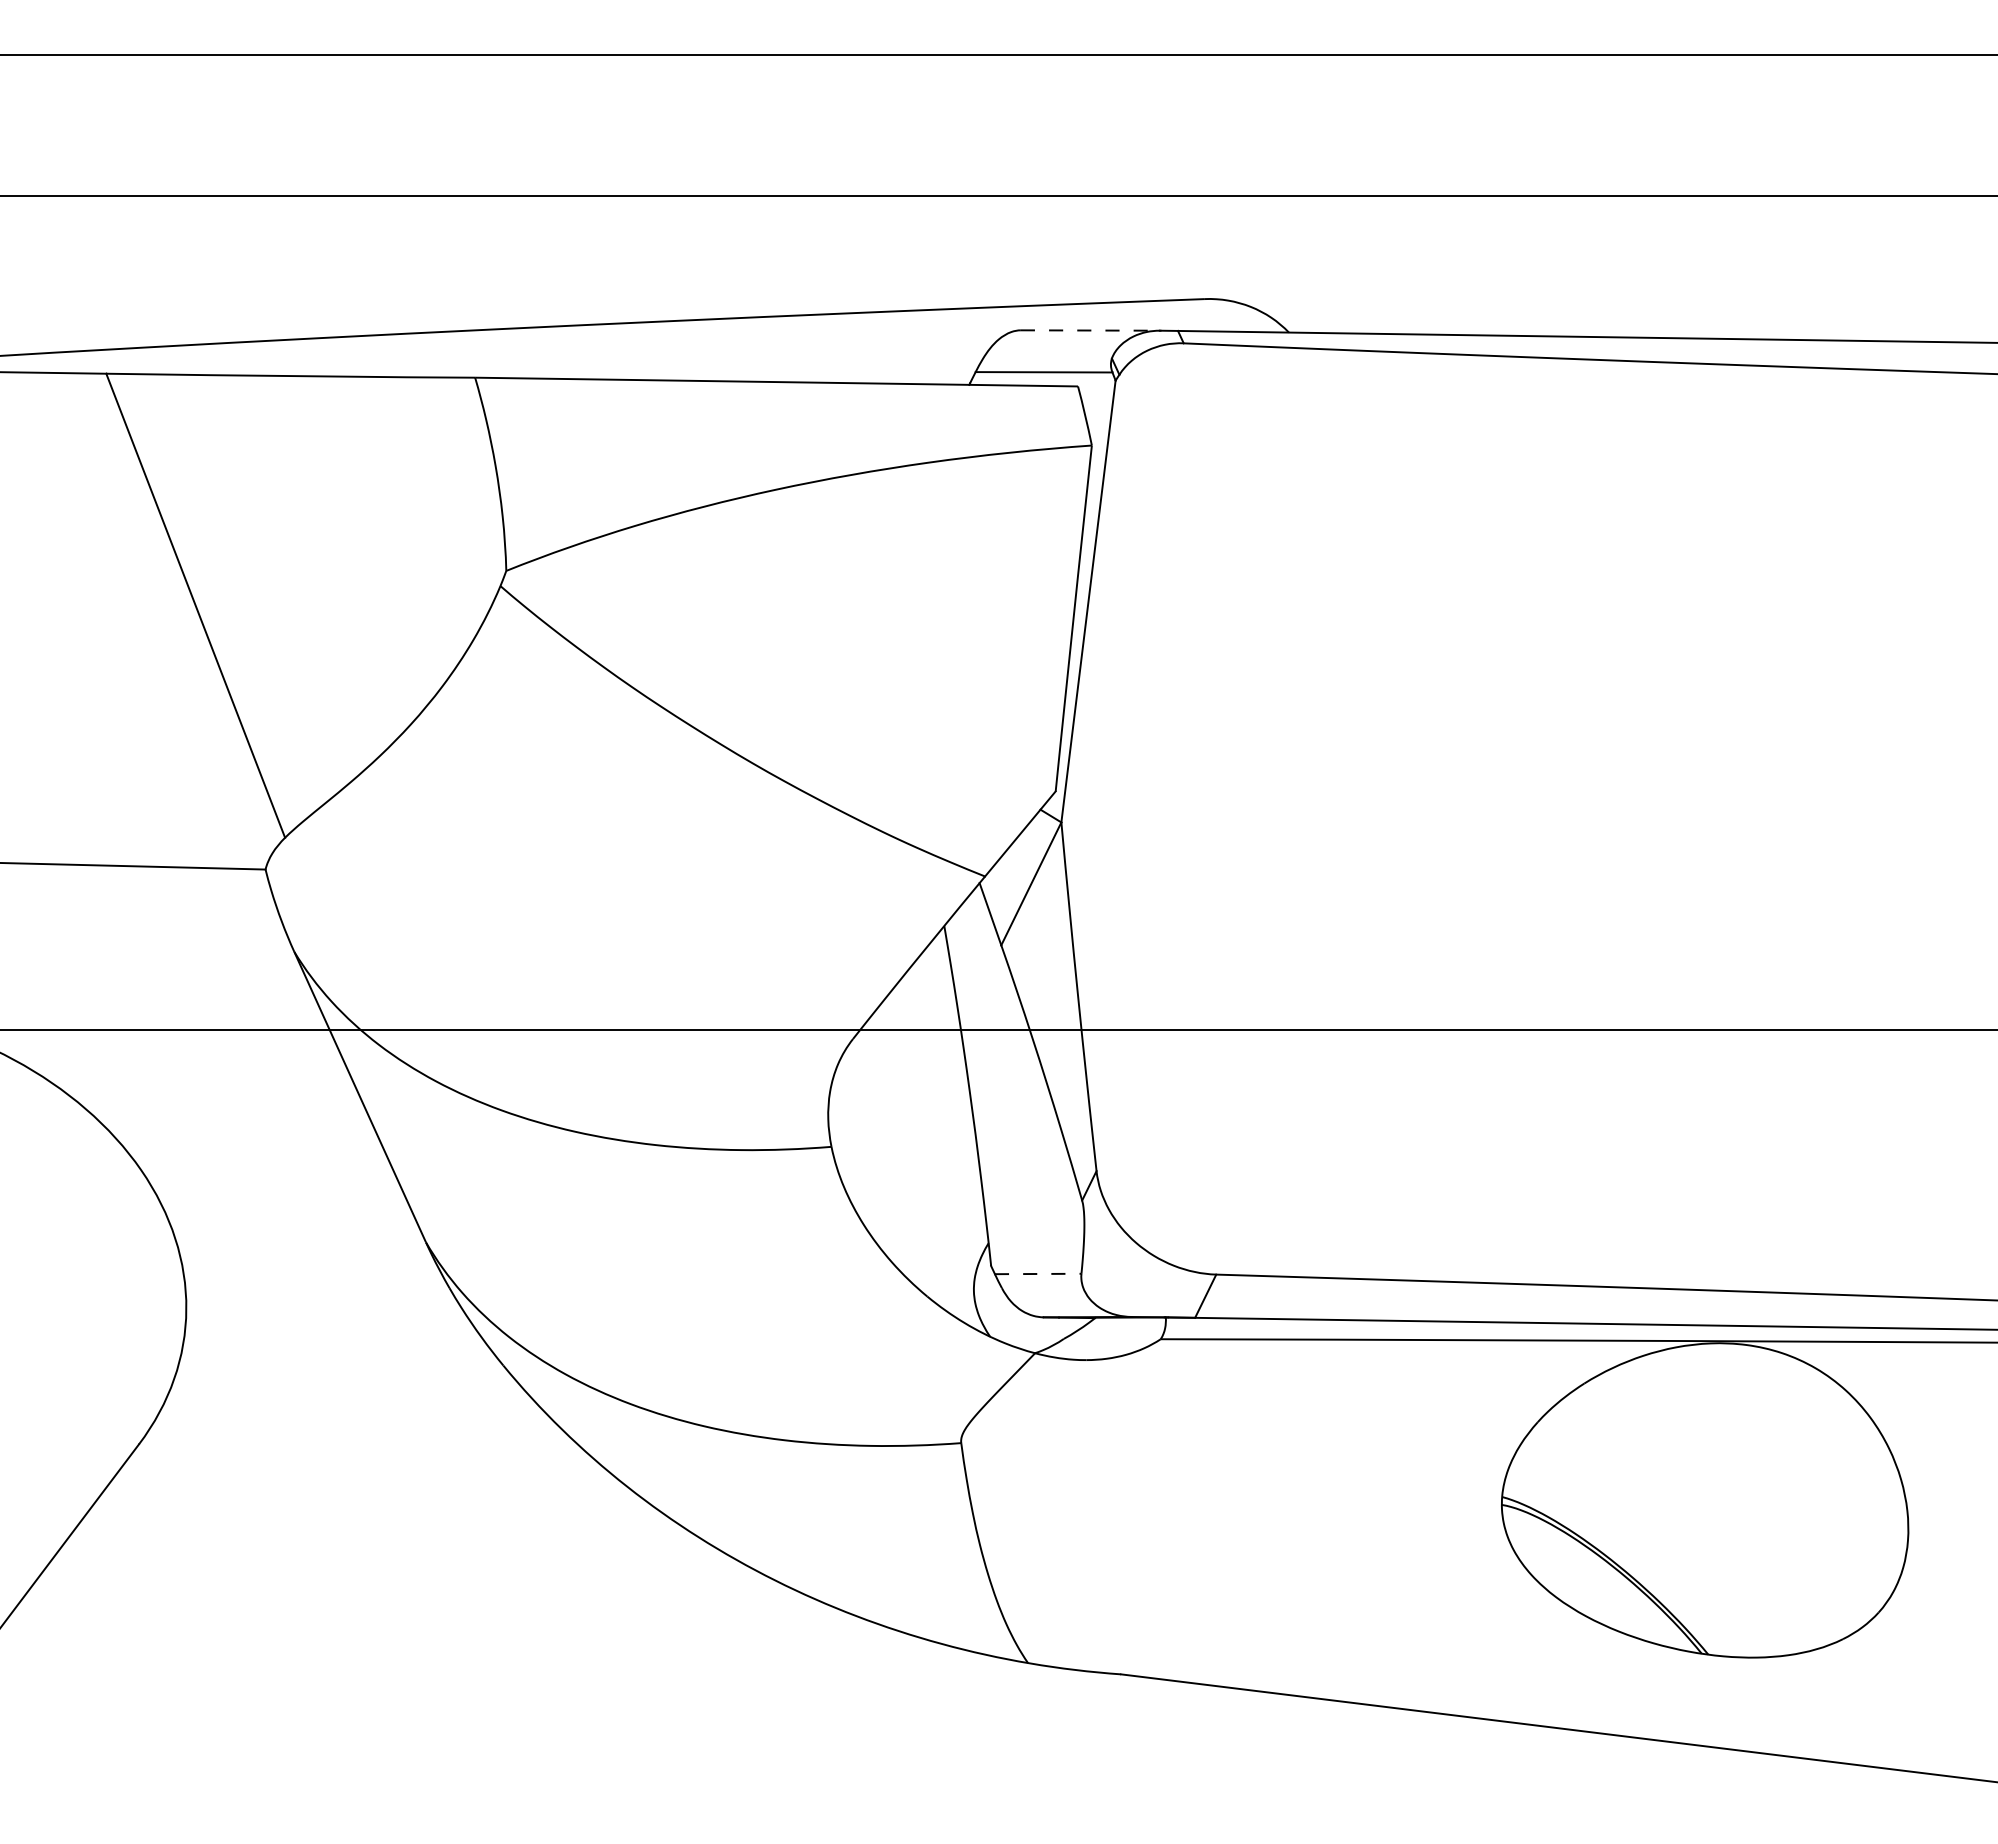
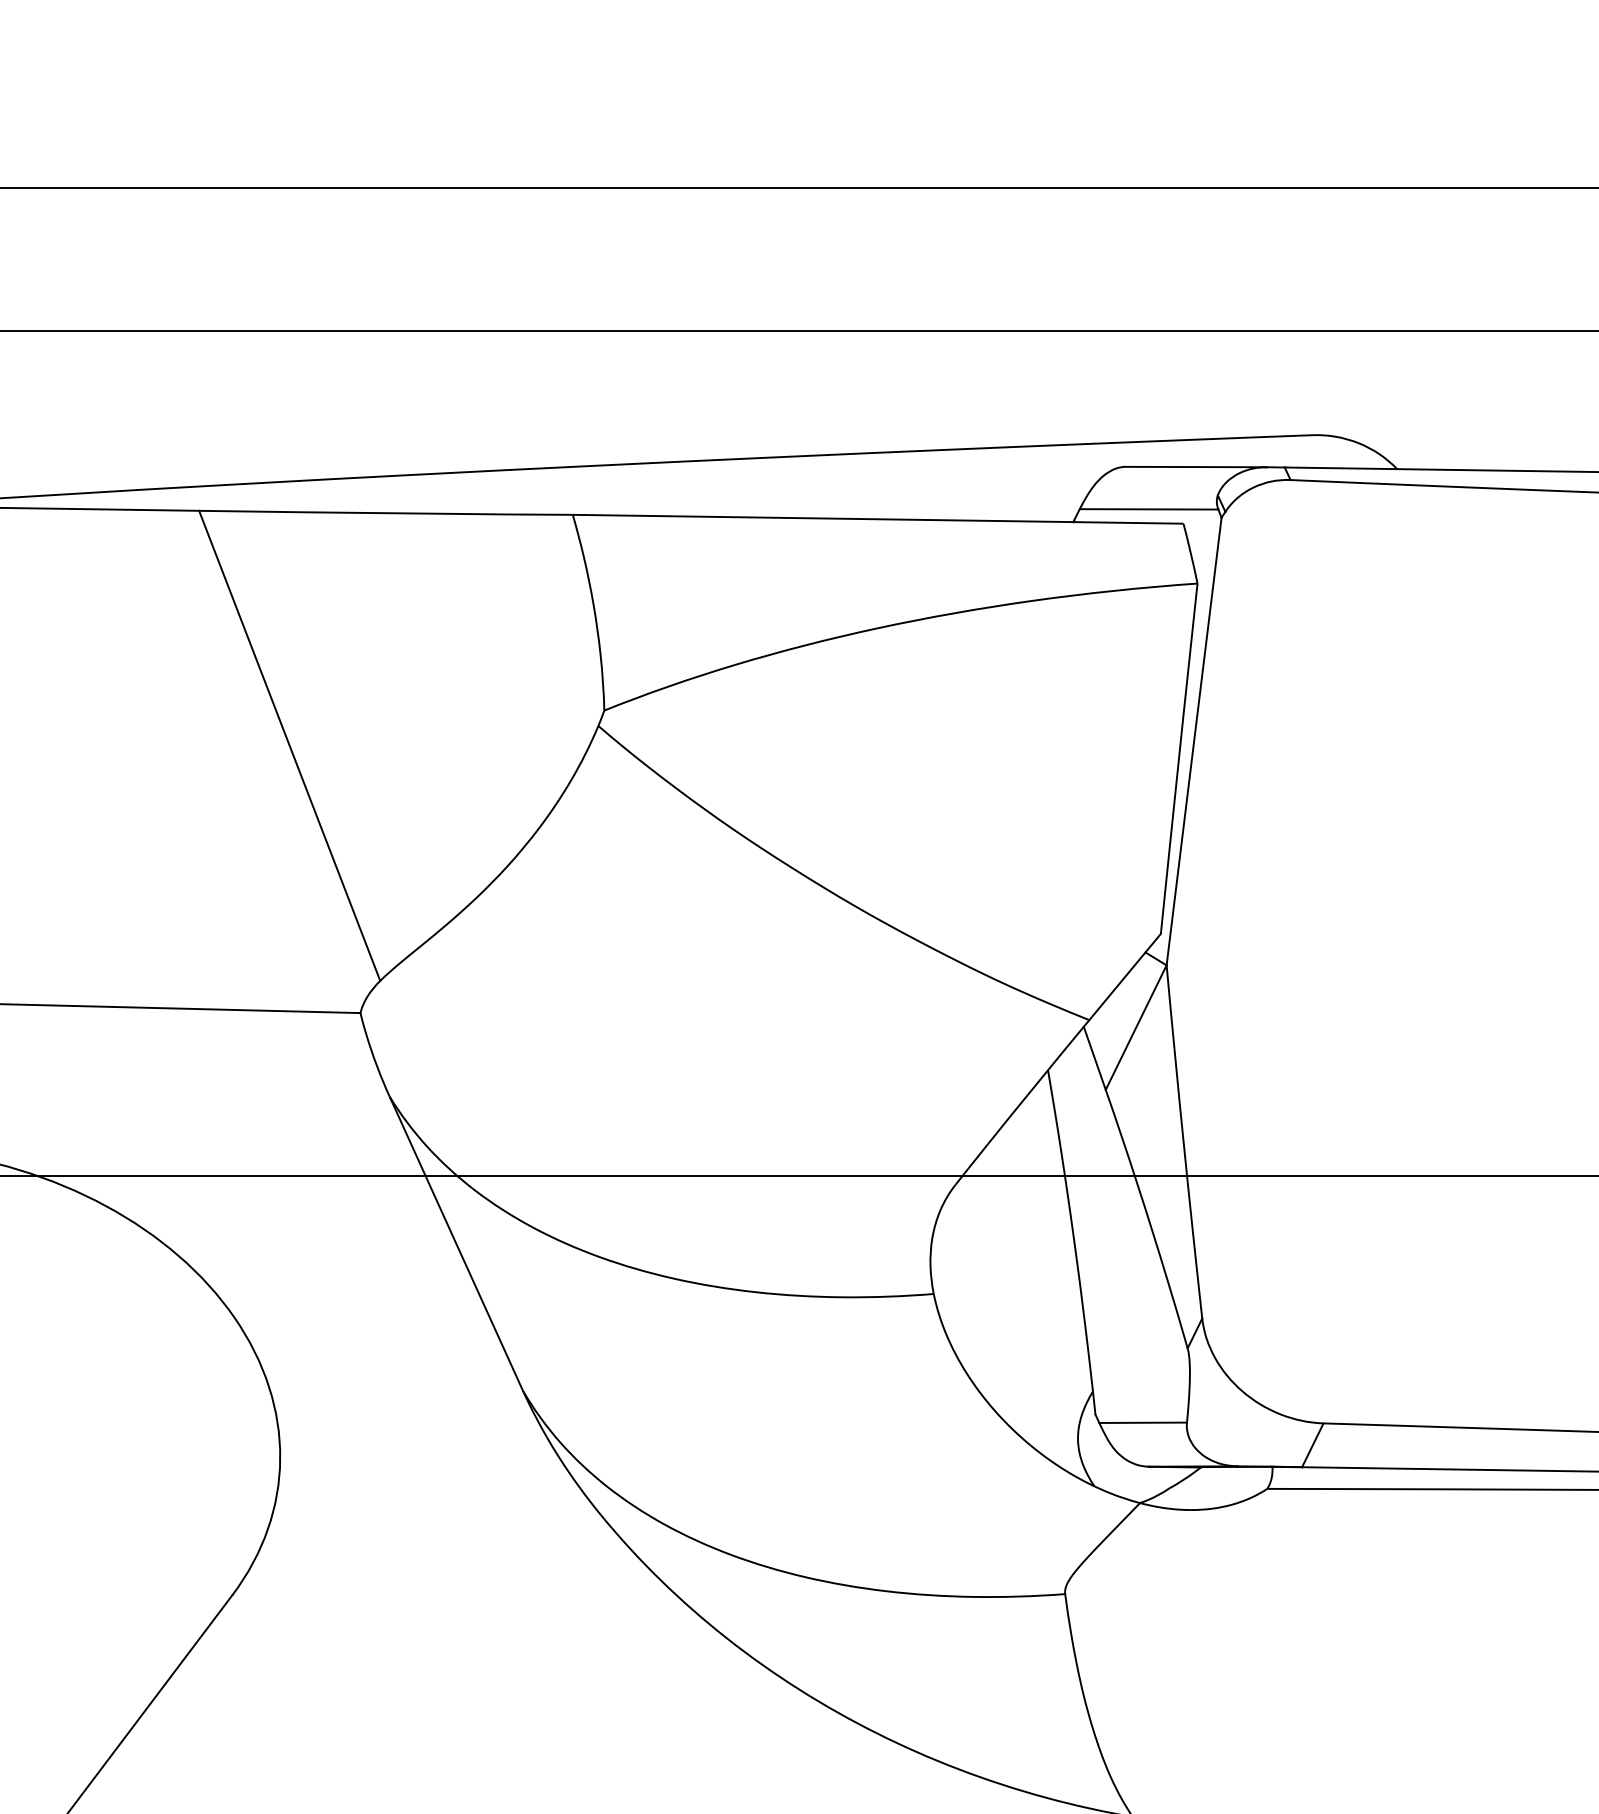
line: (1090, 330) -> (1196, 467), dashed -> solid
line: (1038, 1273) -> (1143, 1422), dashed -> solid

